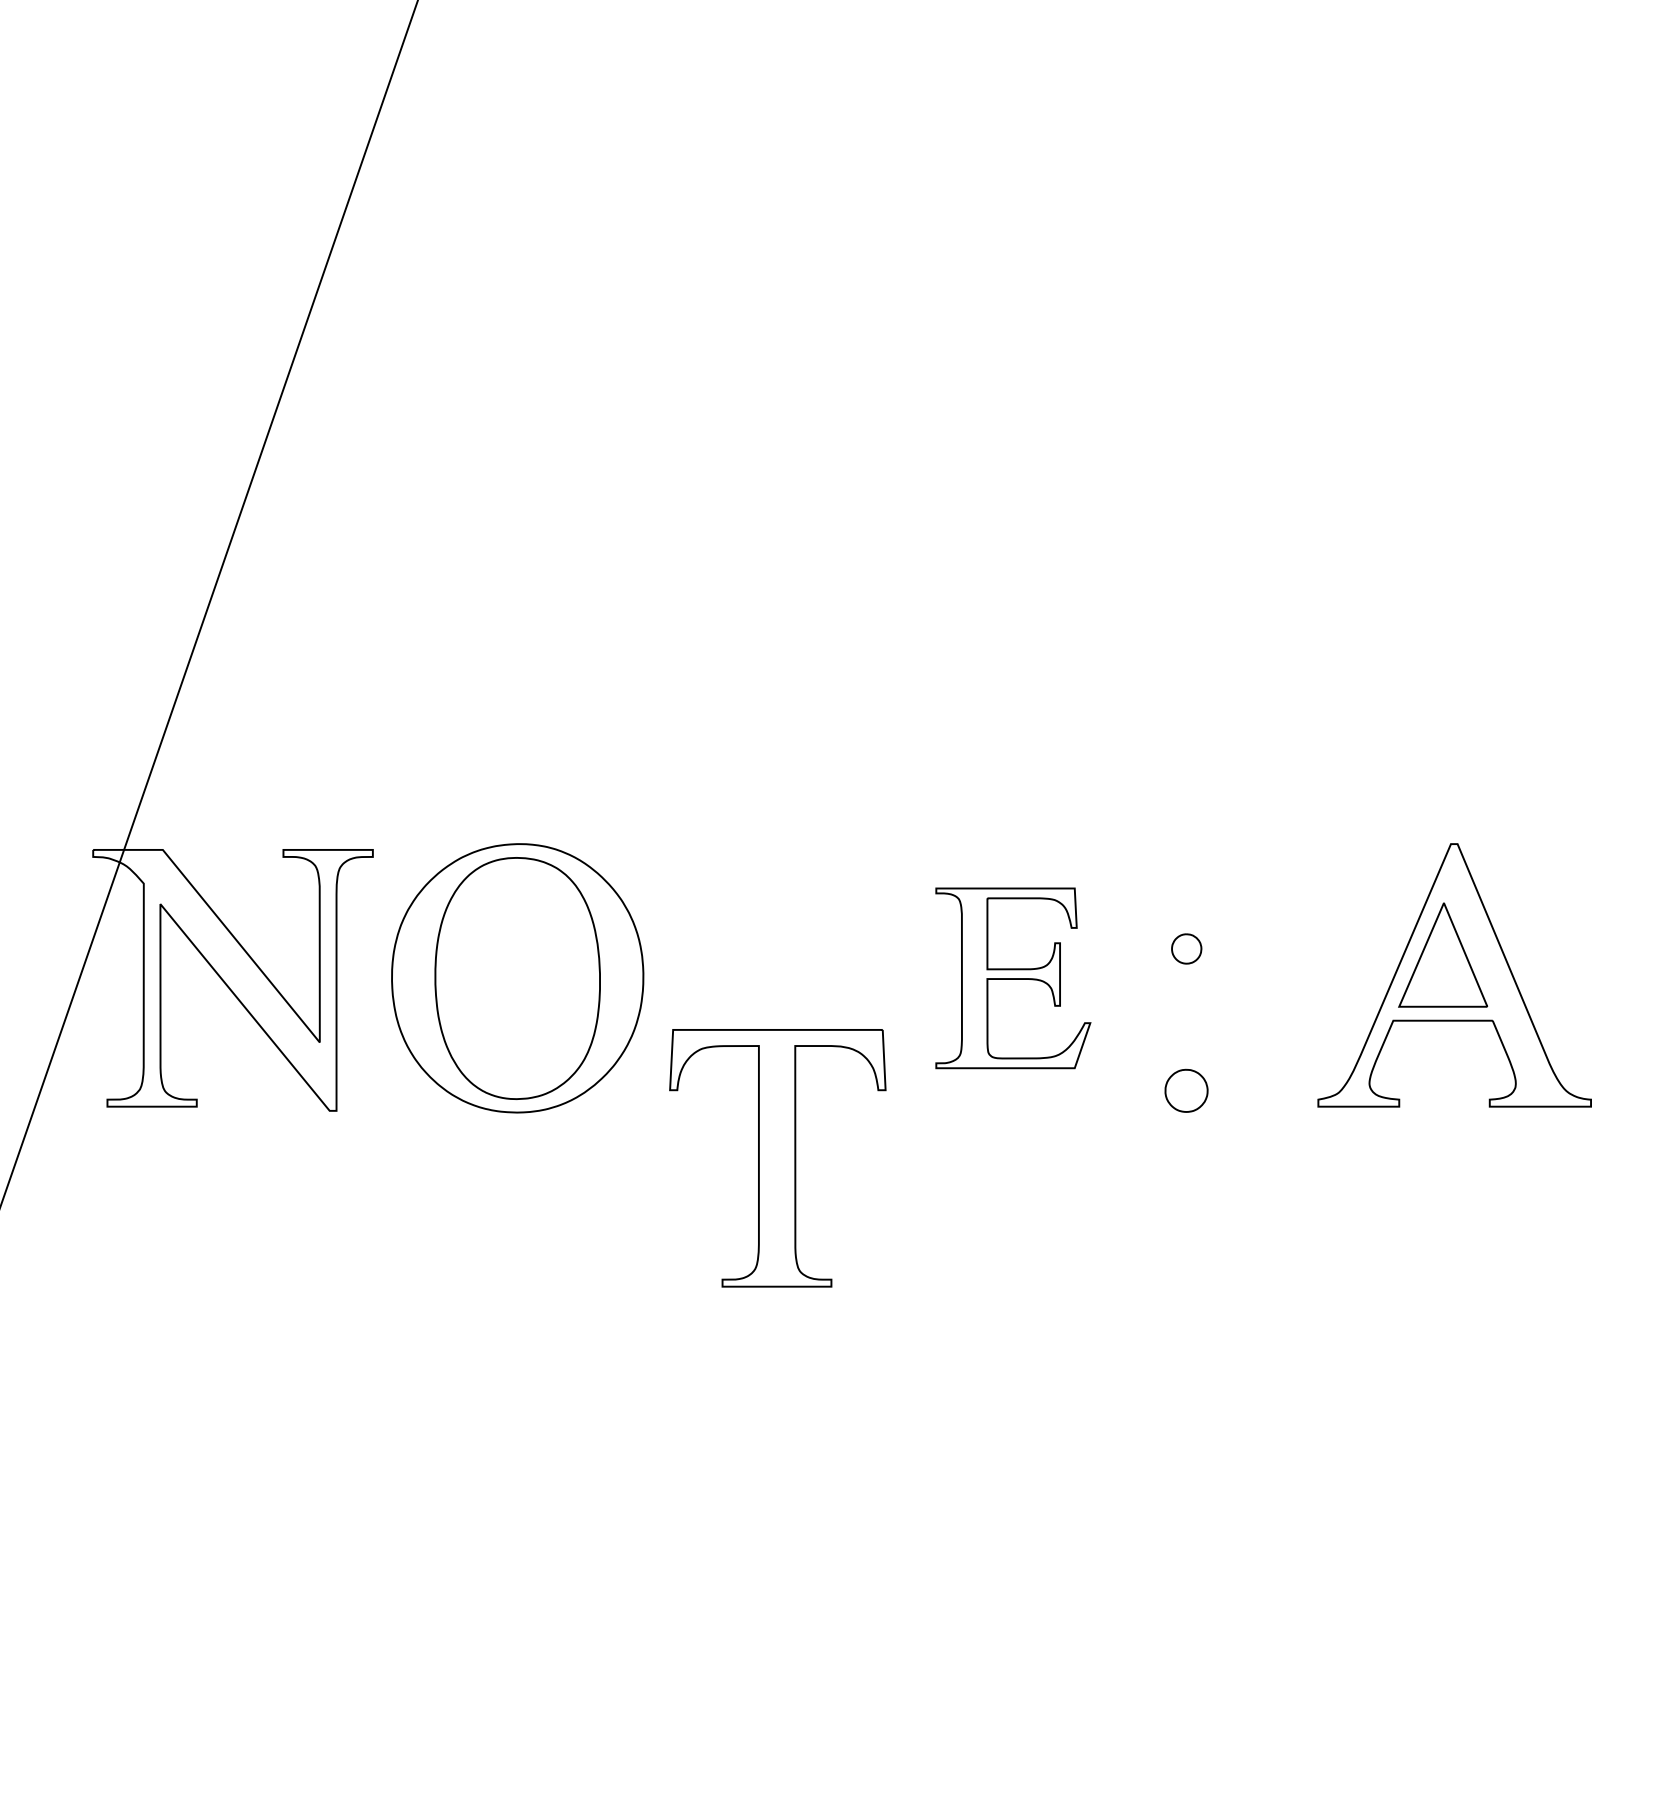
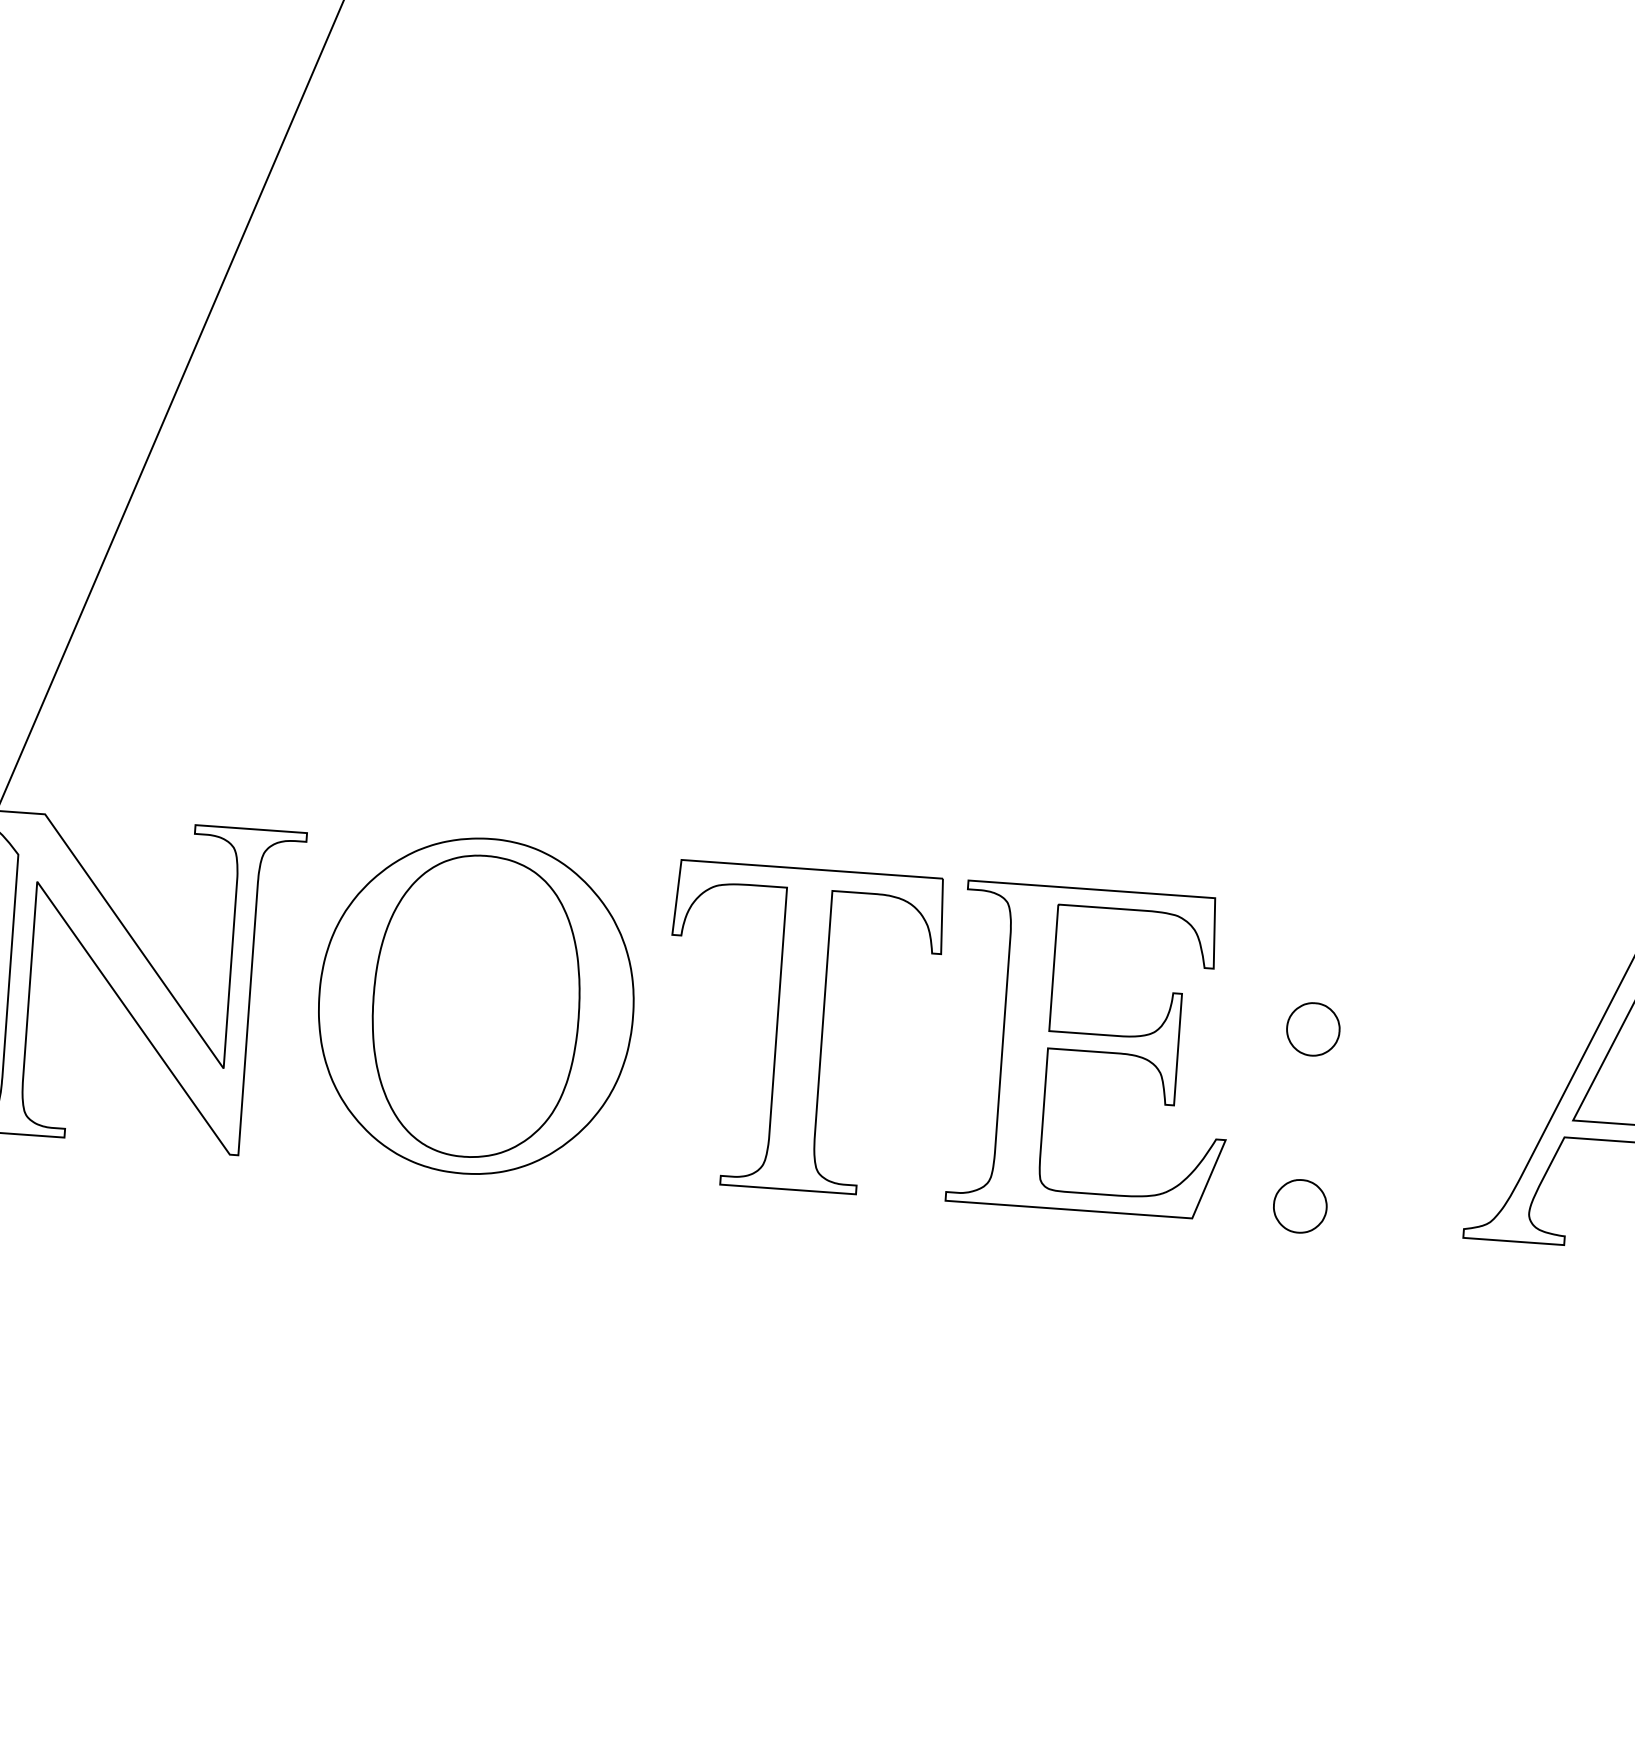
part: (1186, 948) -> (1312, 1028), size x1.43
part: (1013, 978) -> (1094, 1050), size x1.43
part: (777, 1158) -> (800, 1029), moved

